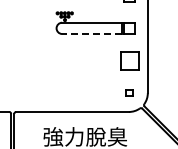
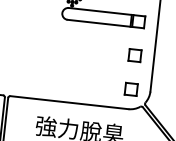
line: (91, 34) -> (98, 23), dashed -> solid
part: (129, 60) -> (134, 55), size x0.62
part: (129, 92) -> (131, 88), size x1.67

